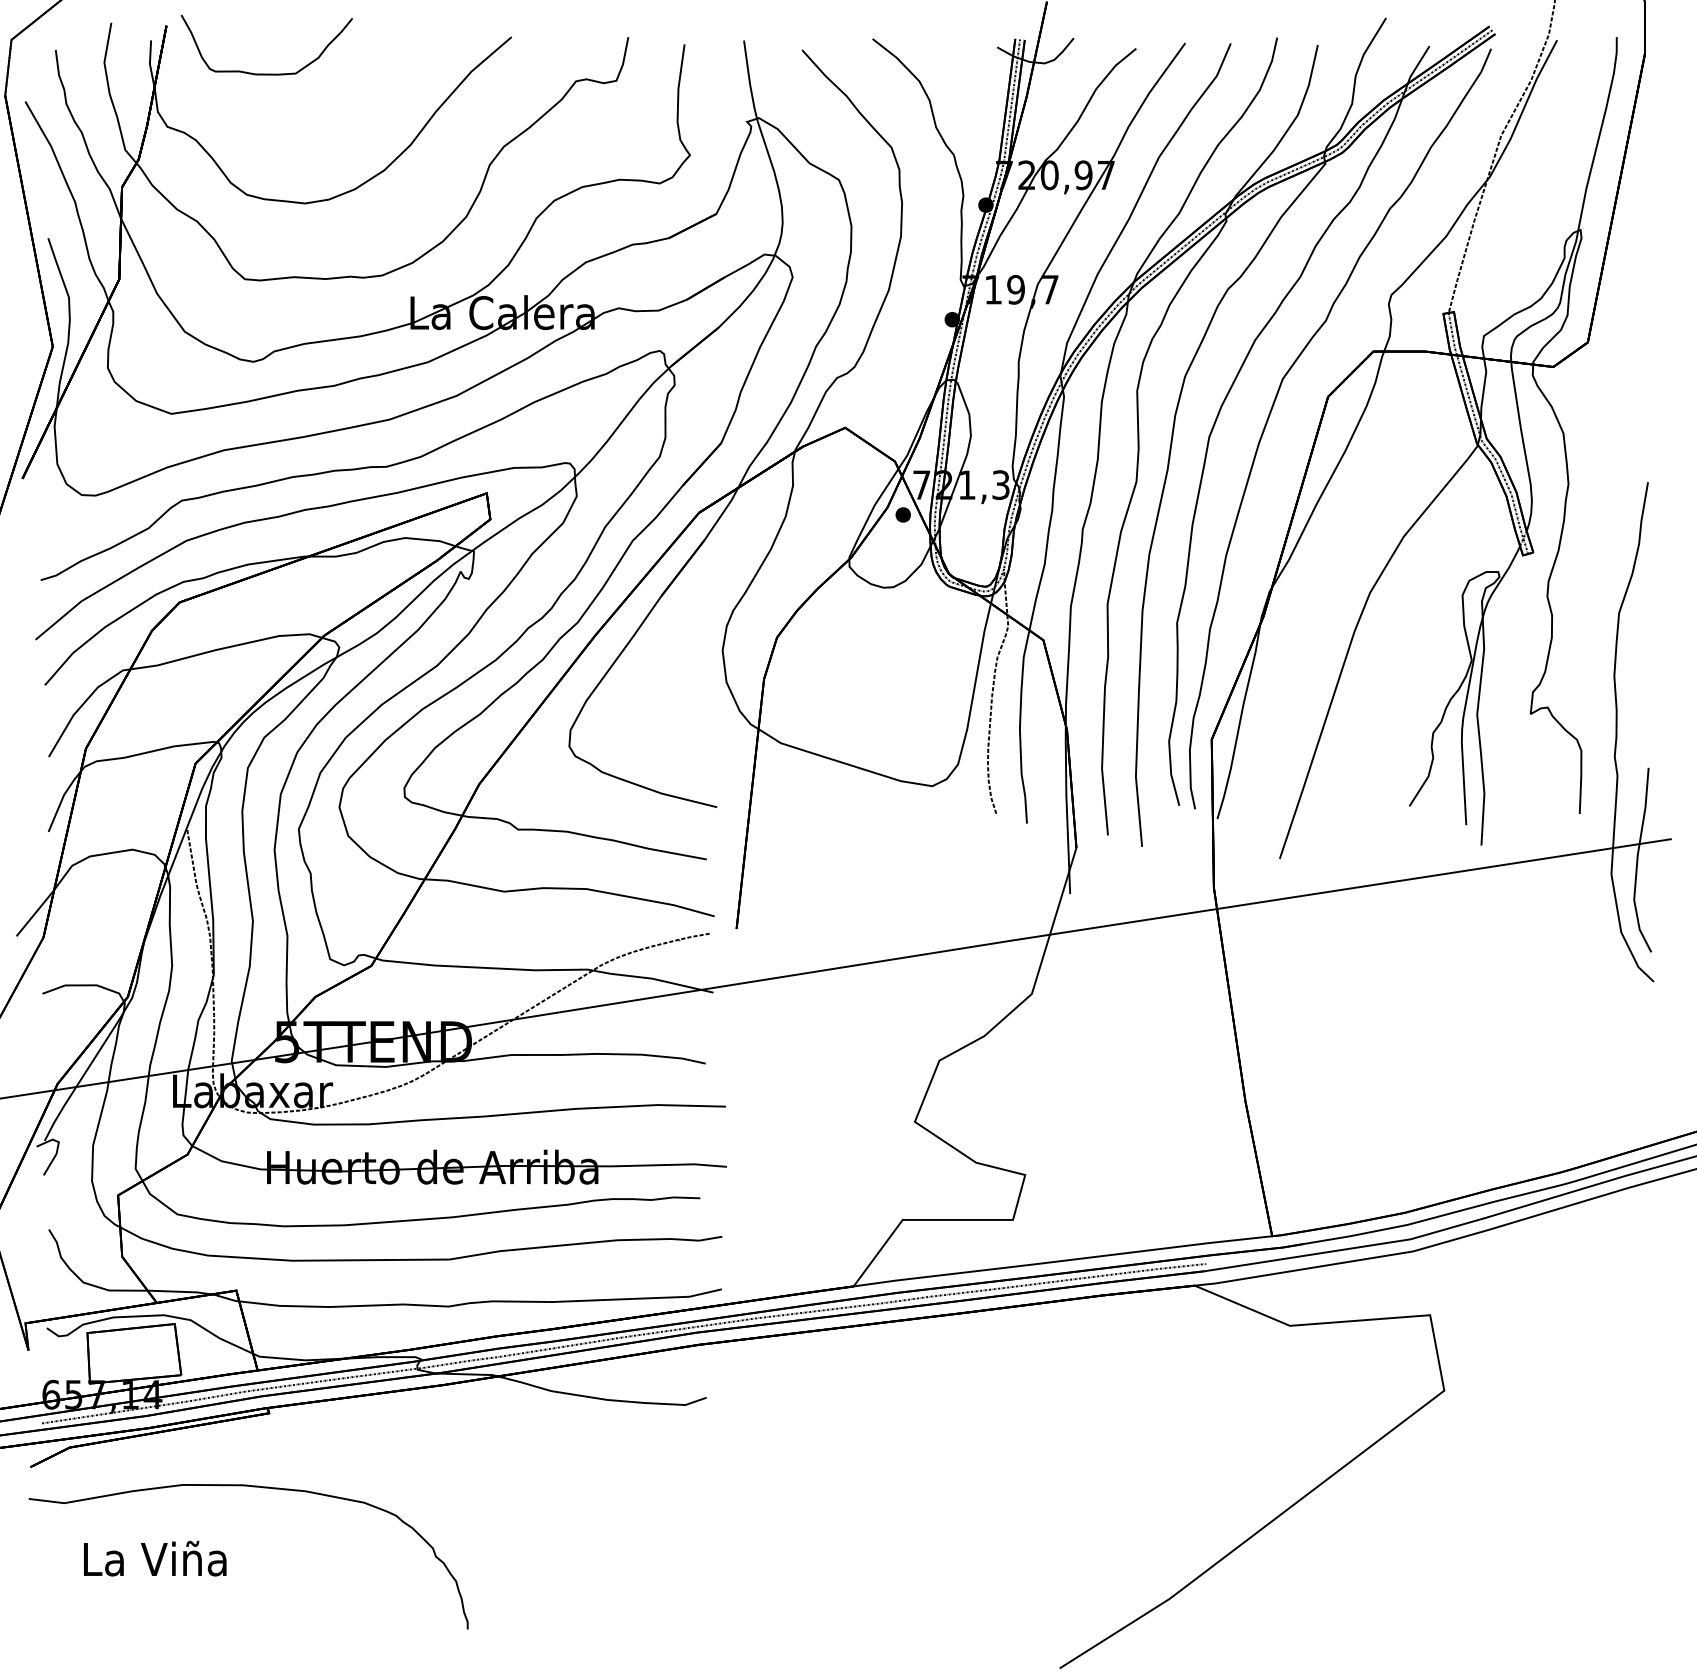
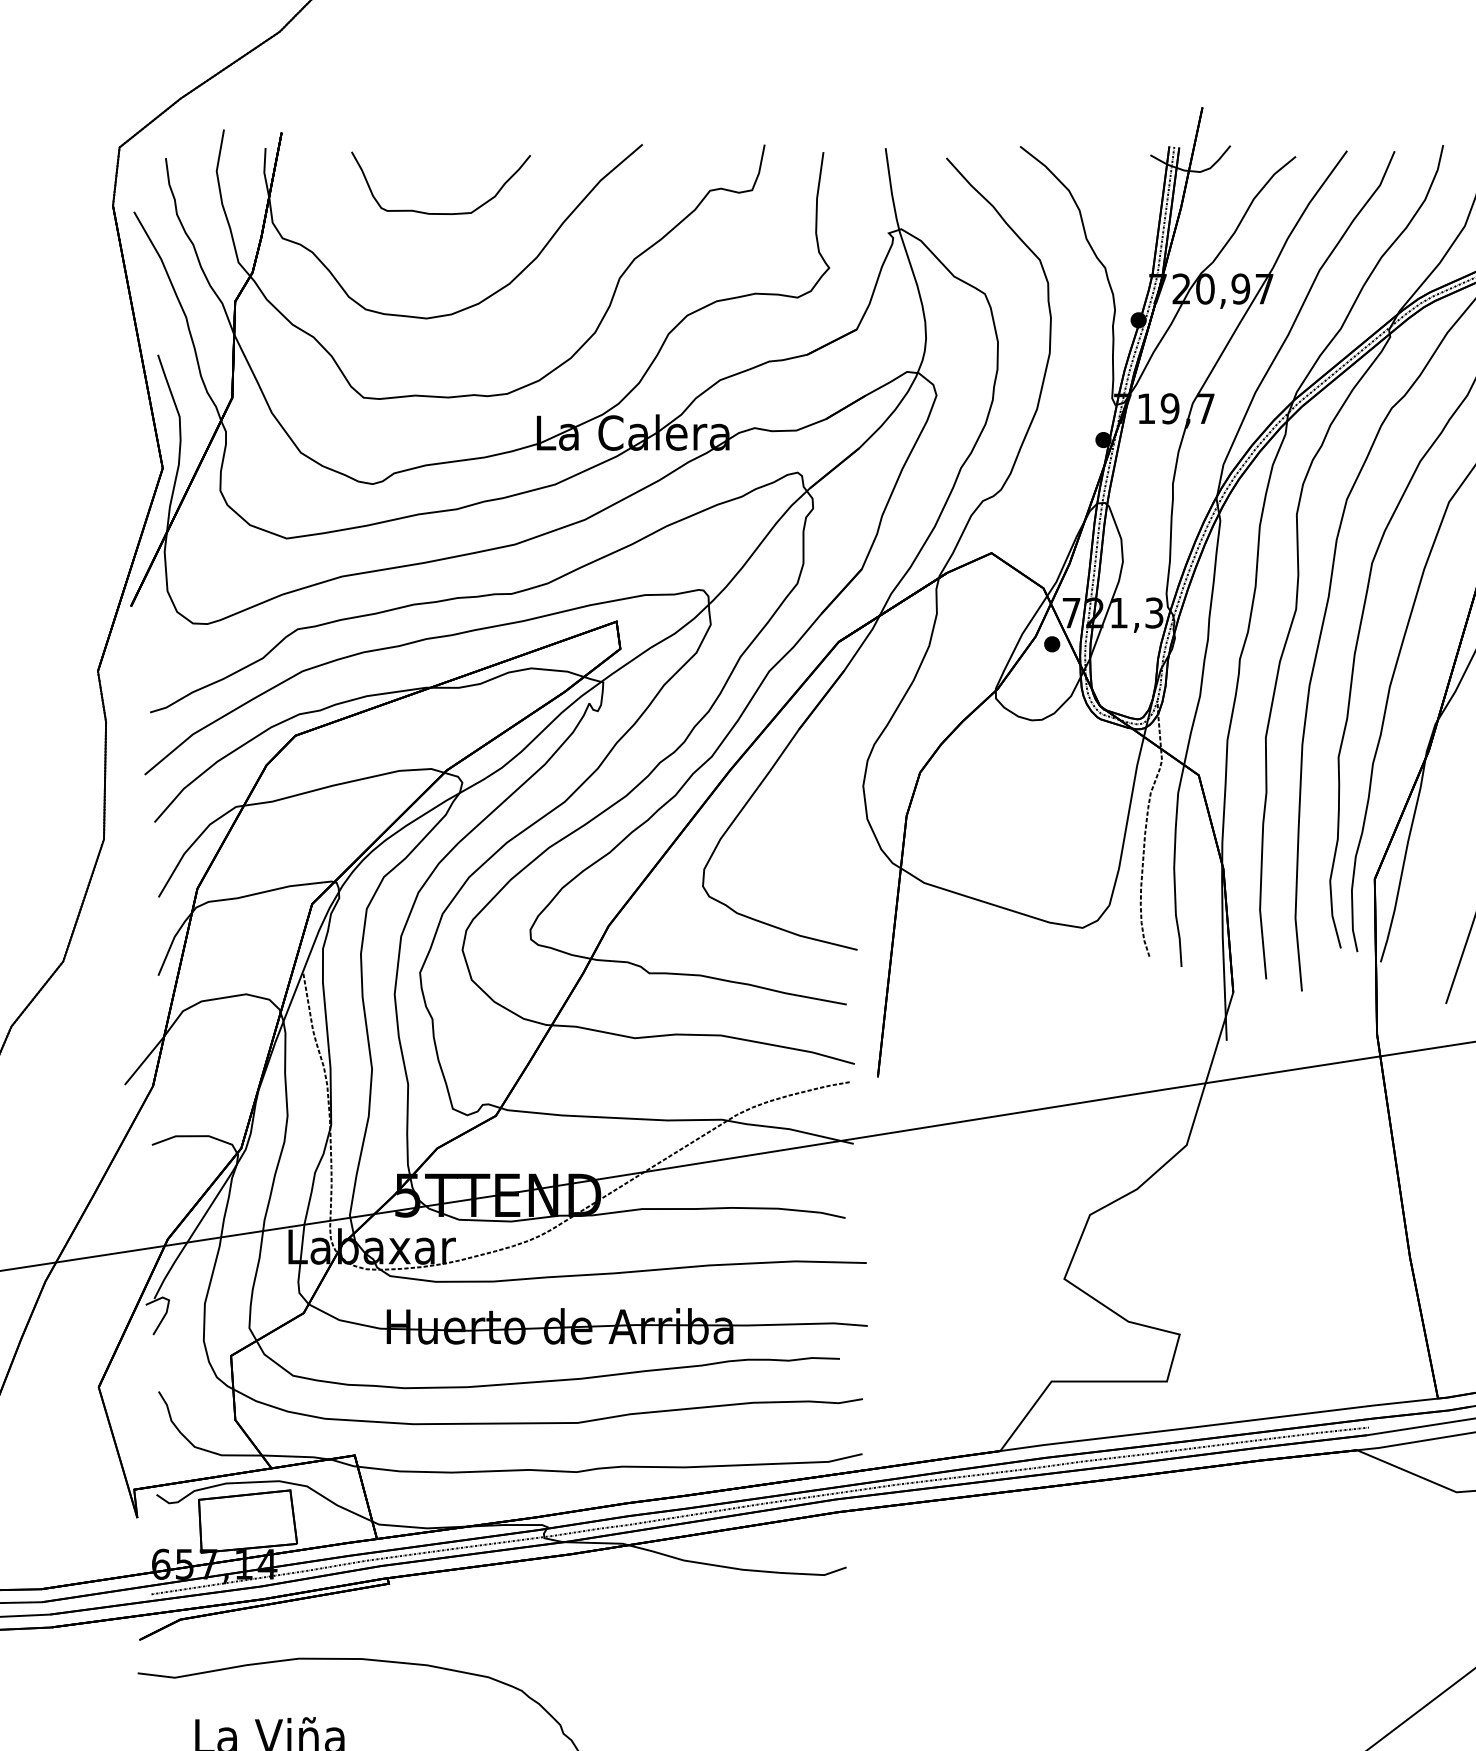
part: (266, 73) -> (440, 212), moved

